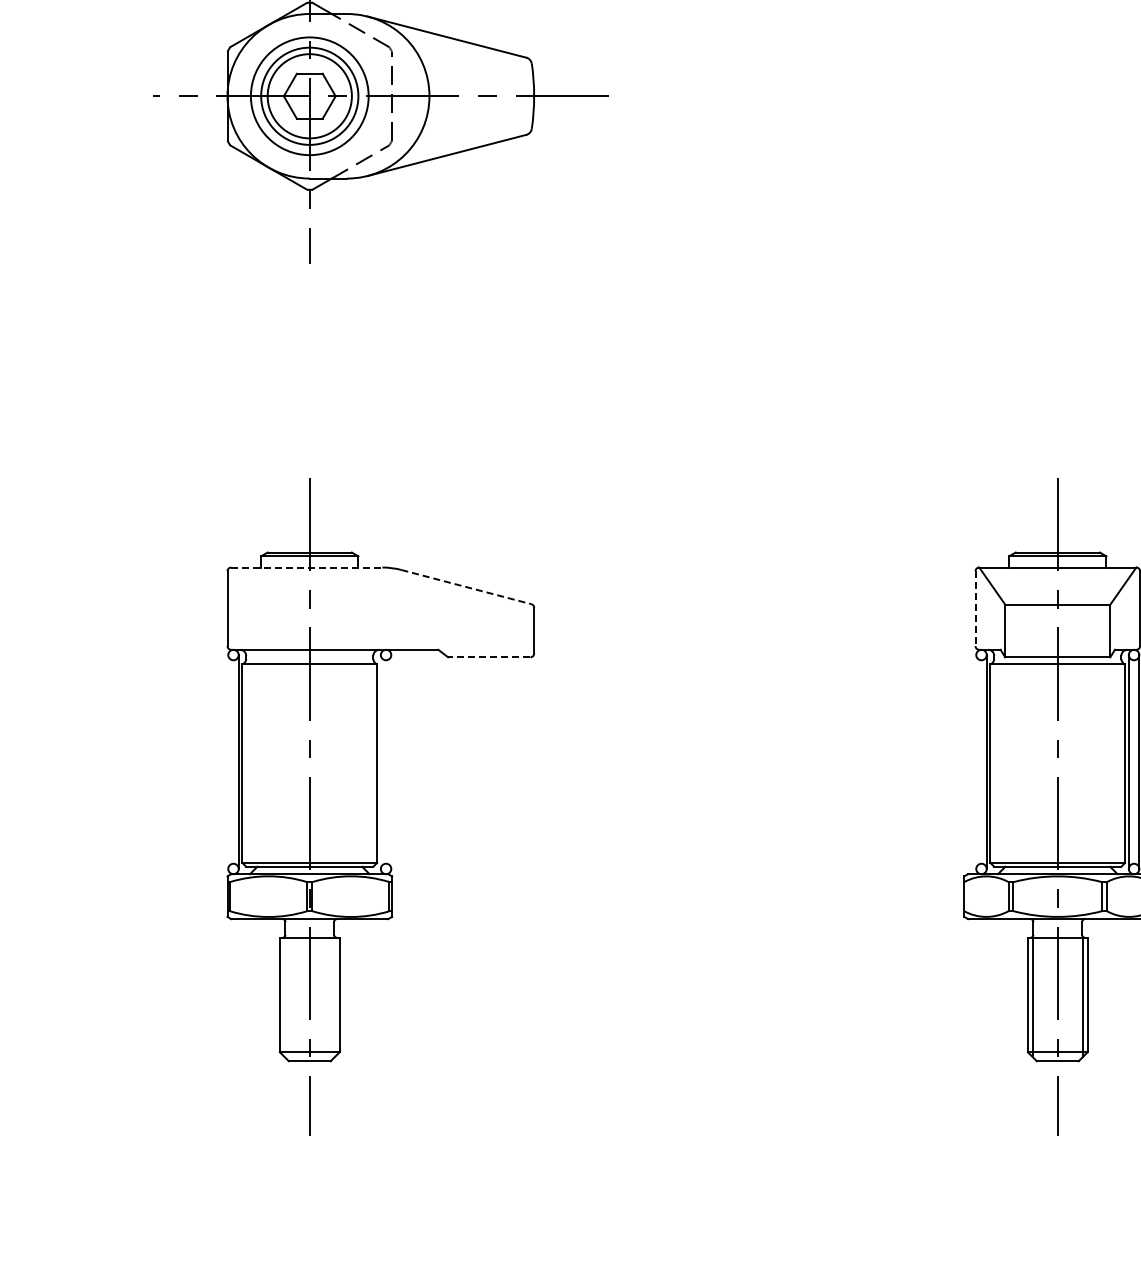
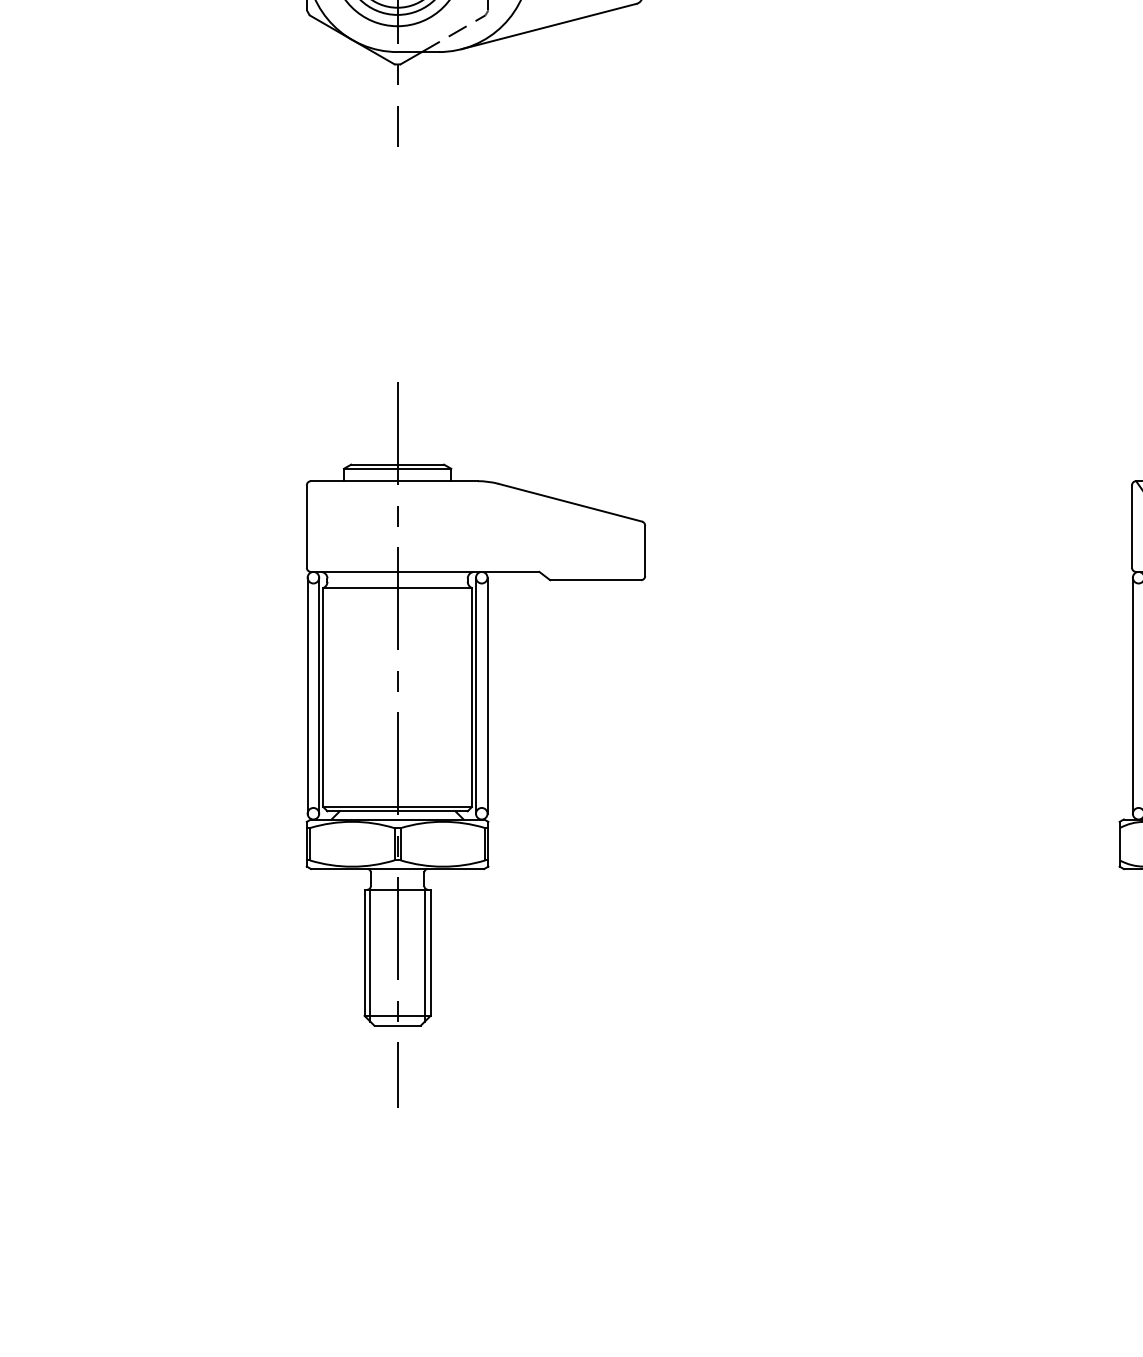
line: (306, 567) -> (393, 481), dashed -> solid
line: (466, 587) -> (570, 503), dashed -> solid
line: (975, 609) -> (1132, 527), dashed -> solid
line: (488, 657) -> (594, 580), dashed -> solid
line: (228, 761) -> (307, 695), added
line: (380, 761) -> (475, 695), added
line: (391, 761) -> (487, 695), added
line: (976, 761) -> (1133, 695), added
line: (284, 997) -> (369, 955), added
line: (334, 997) -> (424, 955), added

